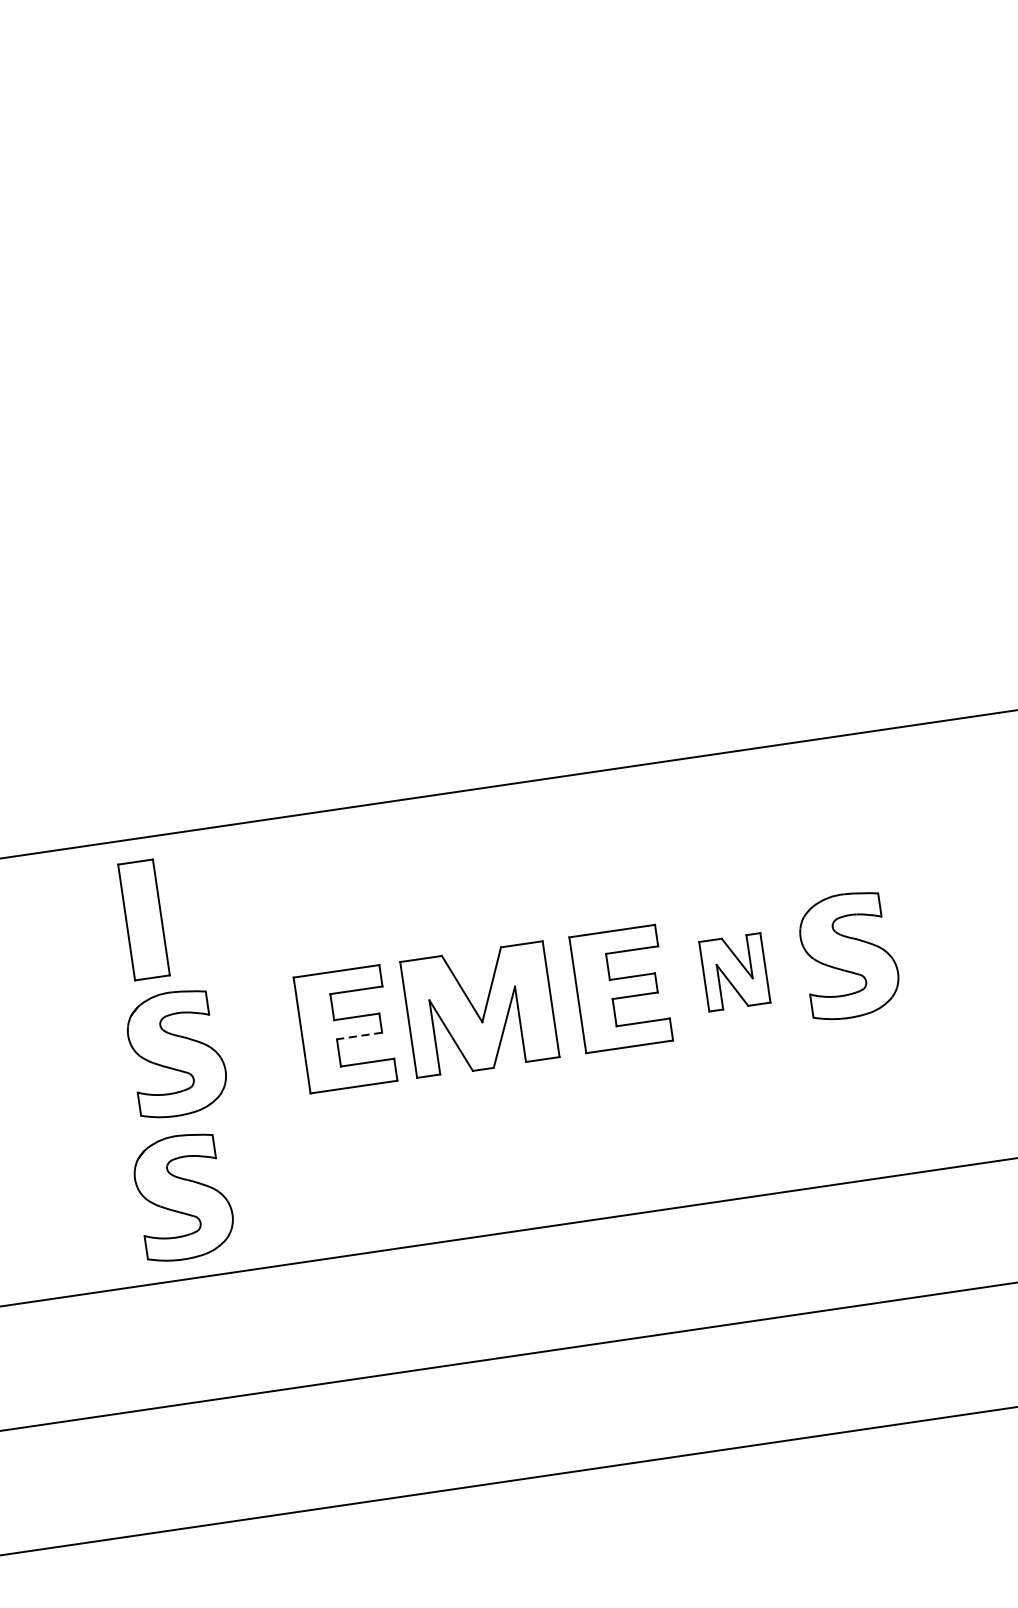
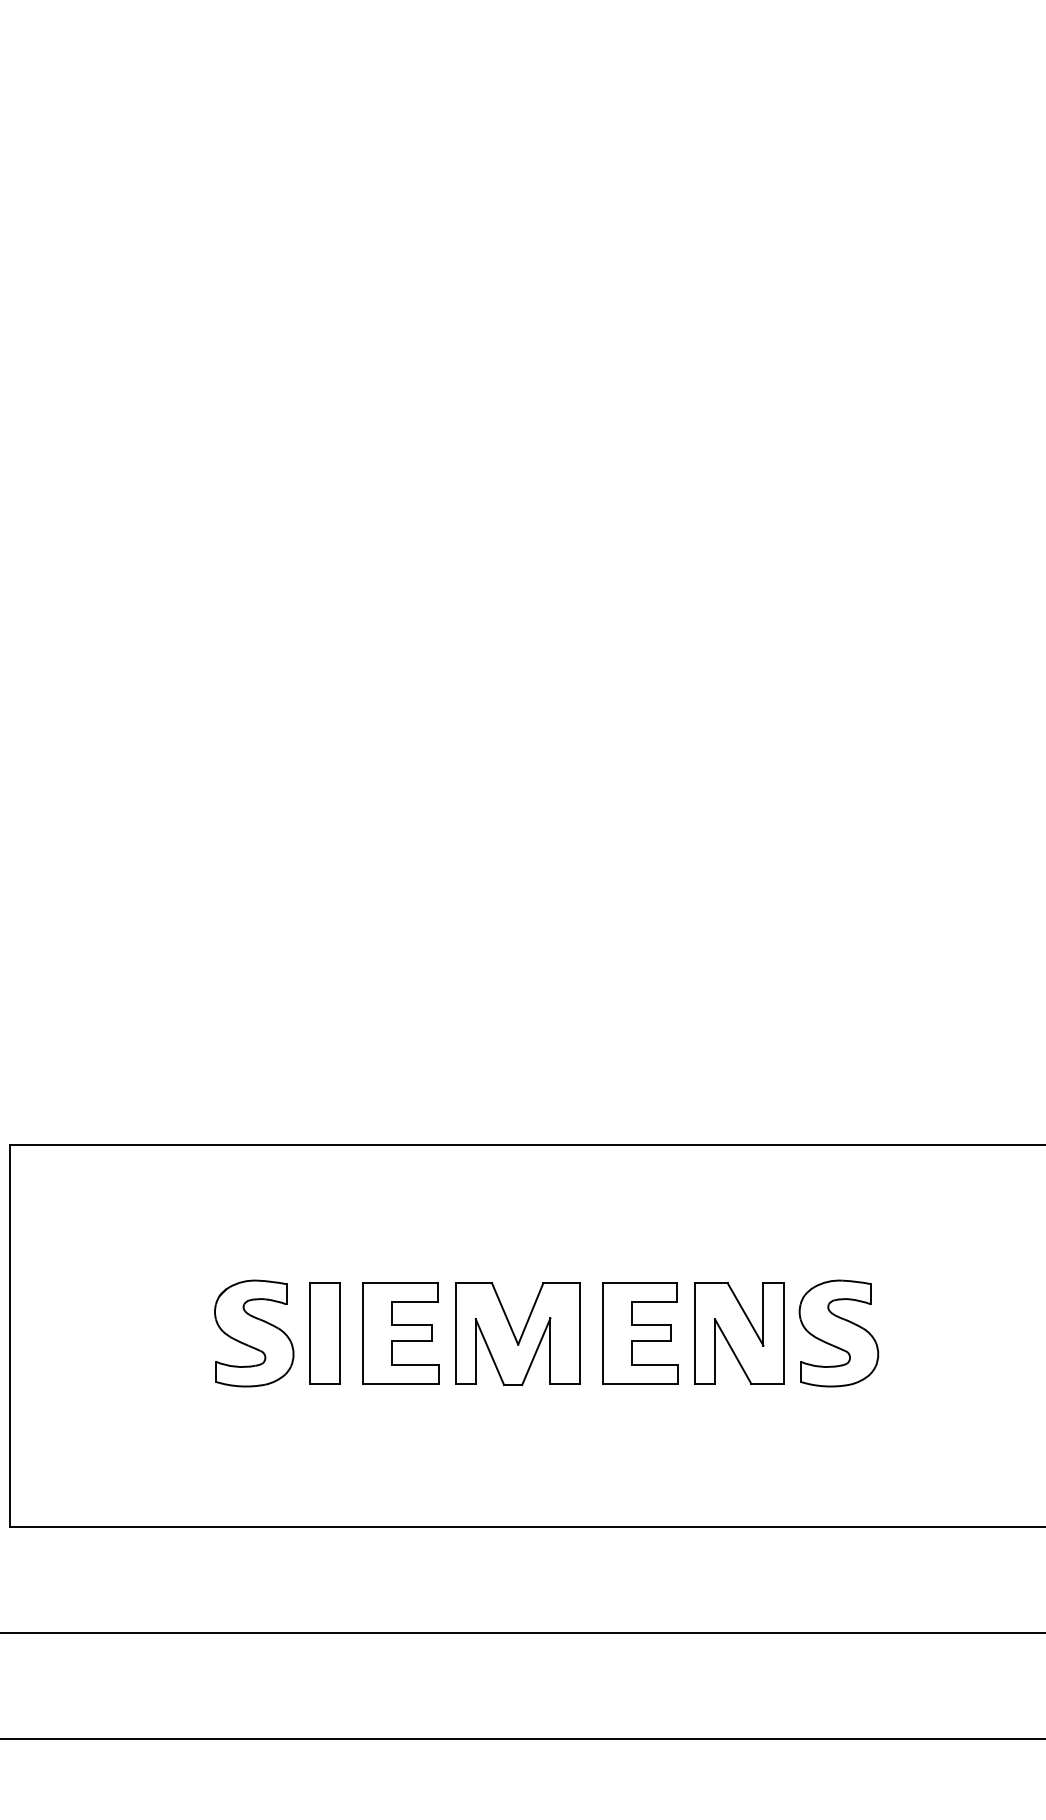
part: (143, 919) -> (324, 1333), moved
part: (735, 972) -> (739, 1333), size x1.67
line: (359, 1036) -> (411, 1341), dashed -> solid
part: (184, 1197) -> (242, 1456), removed

